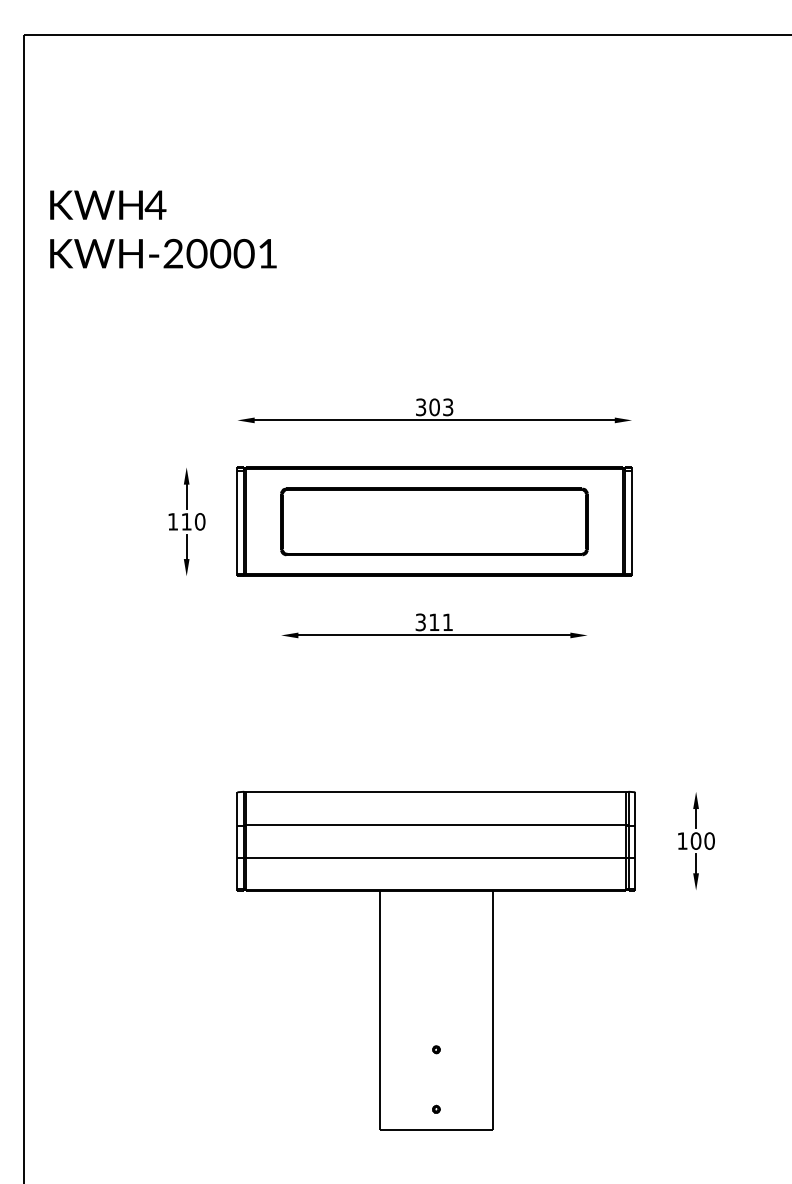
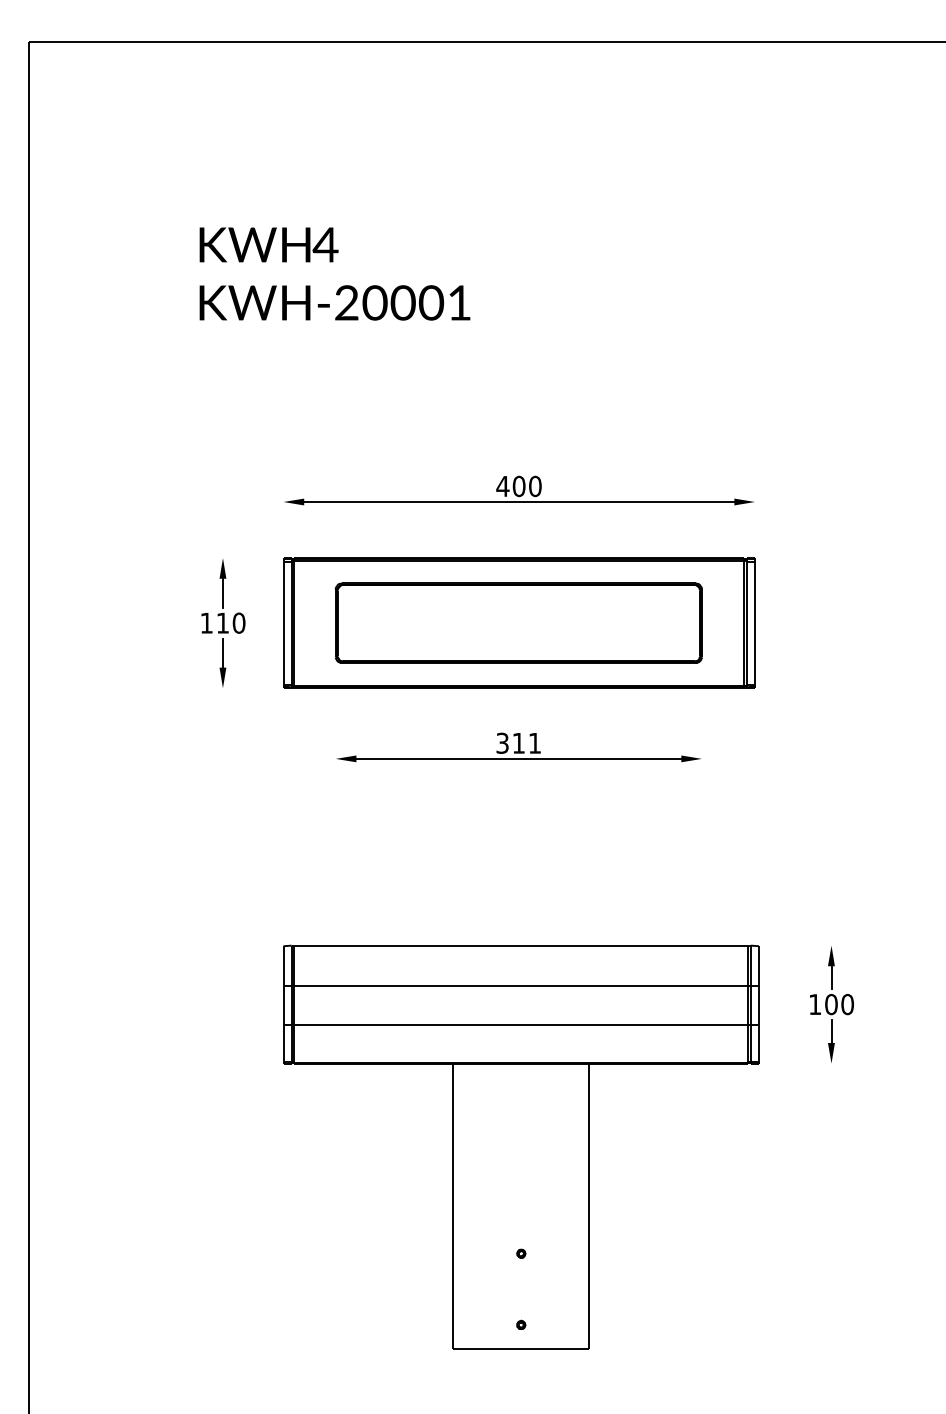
text: (163, 229) -> (335, 273), moved
text: (434, 407) -> (518, 486), 303 -> 400

